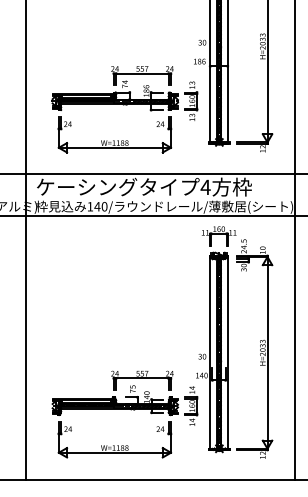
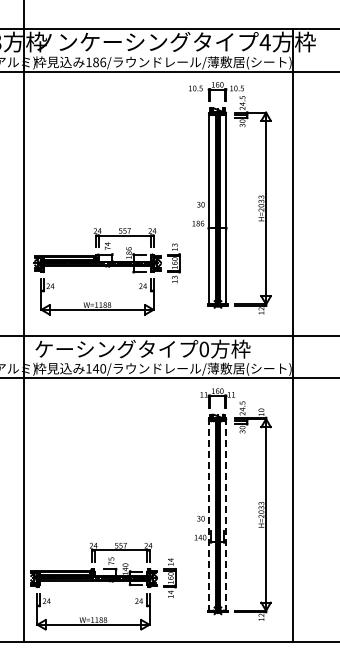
part: (123, 109) -> (106, 271), moved
text: (205, 187) -> (204, 349), 4 -> 0
line: (209, 352) -> (208, 514), solid -> dashed
line: (227, 352) -> (226, 514), solid -> dashed
part: (124, 414) -> (103, 586), moved

